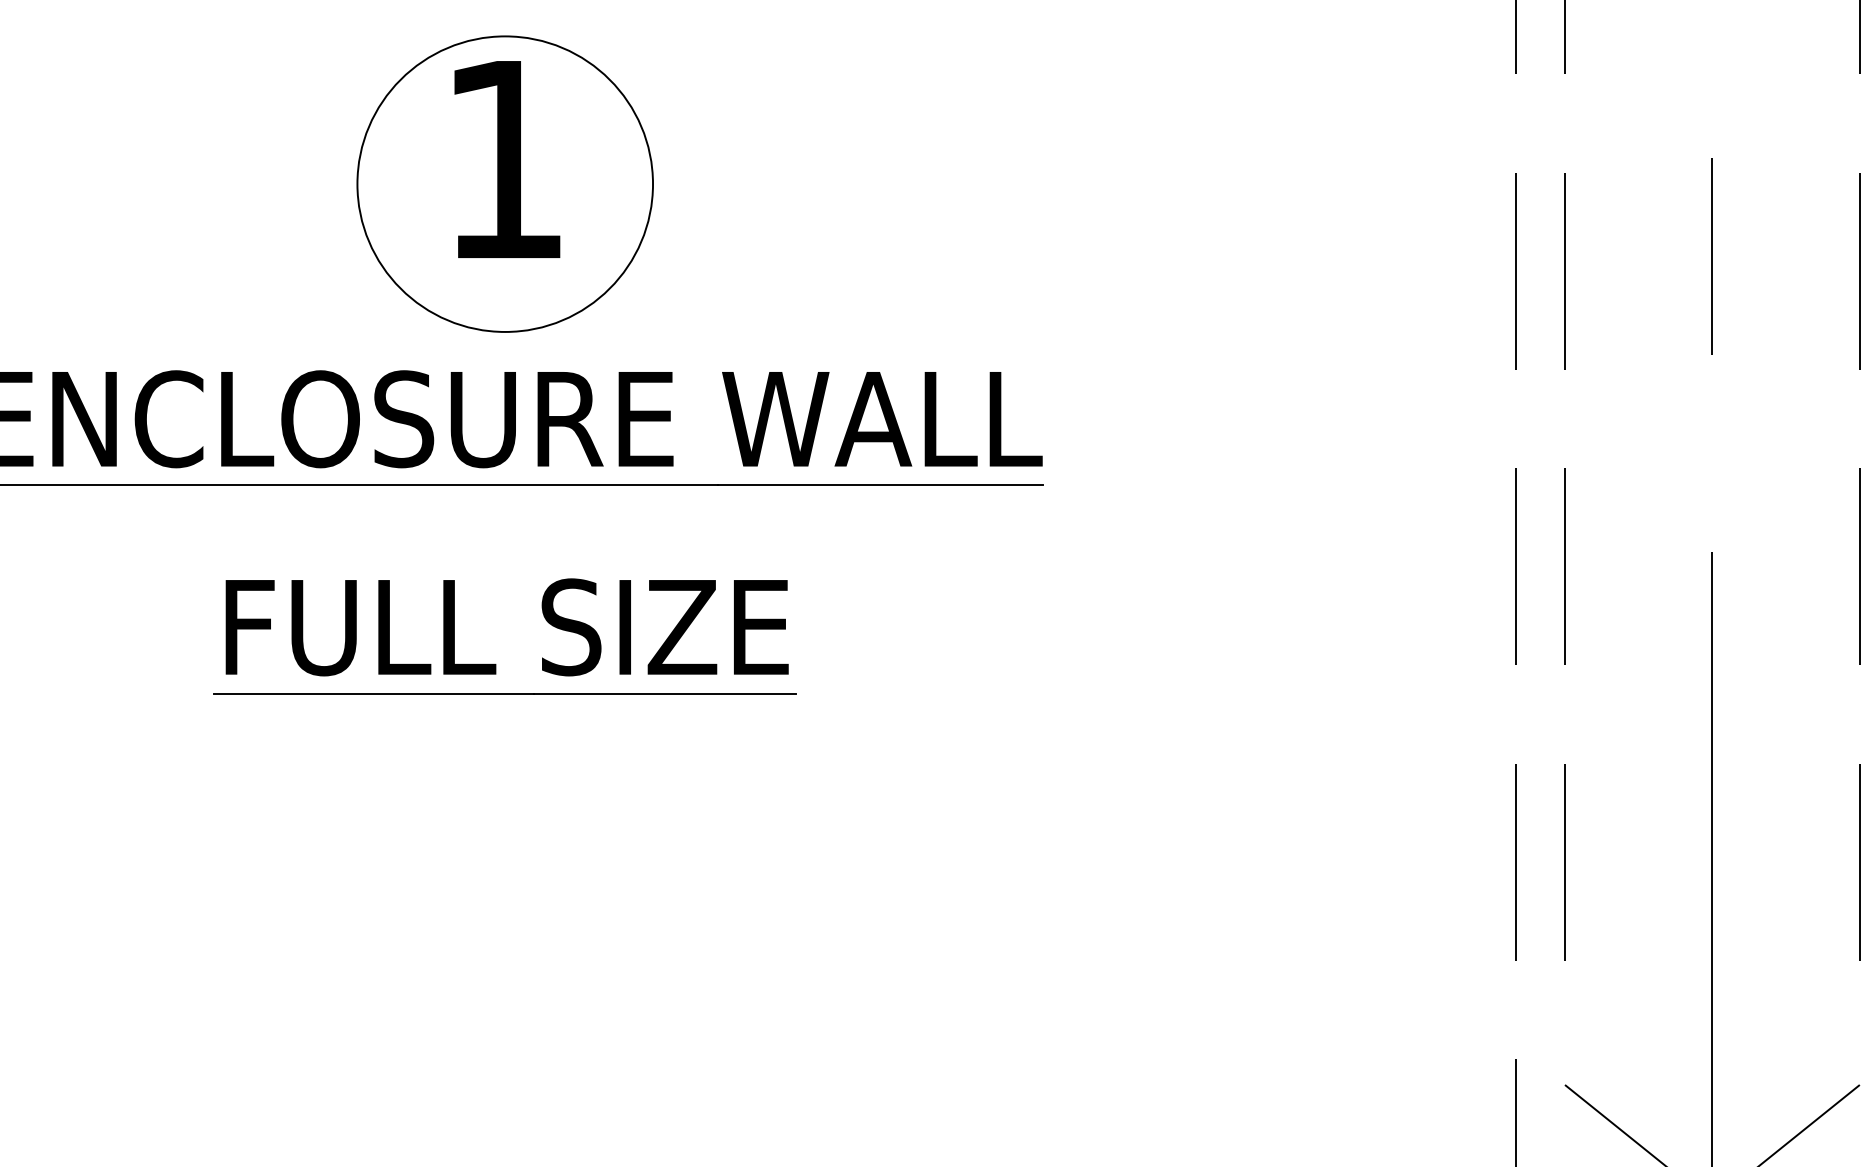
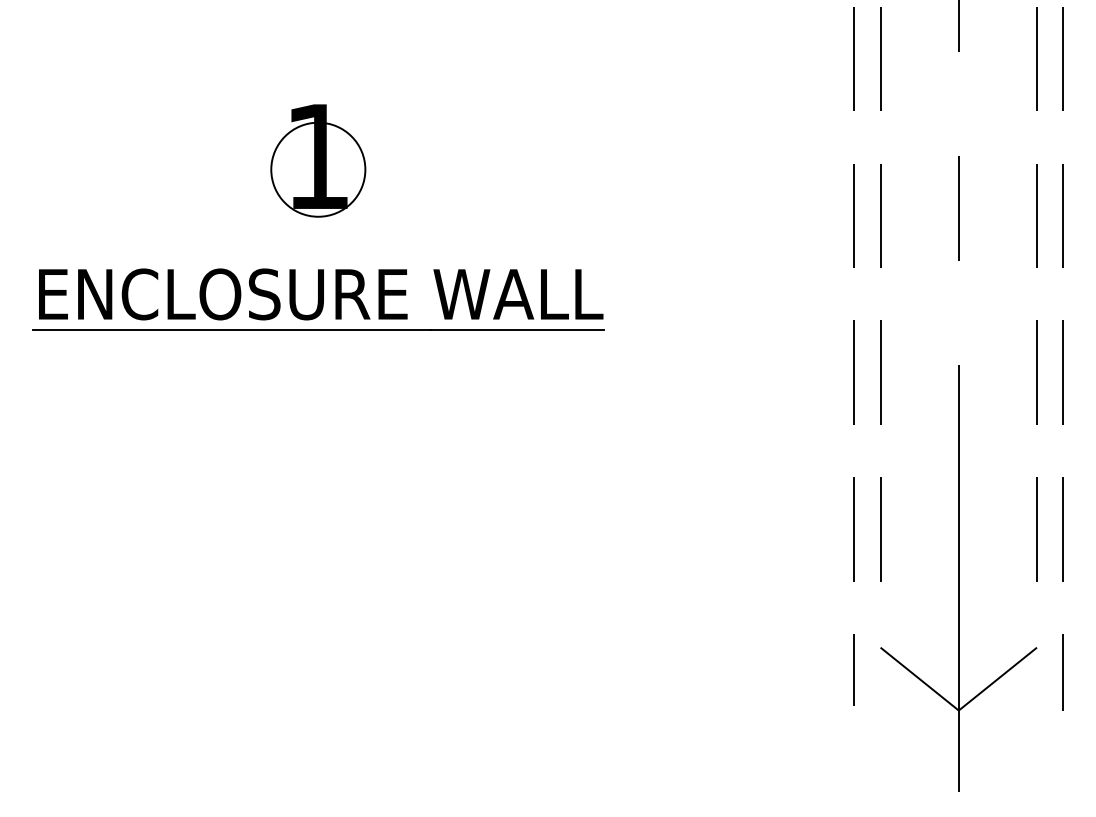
circle: (503, 183) -> (317, 169), size x0.6
part: (496, 664) -> (313, 424), removed

